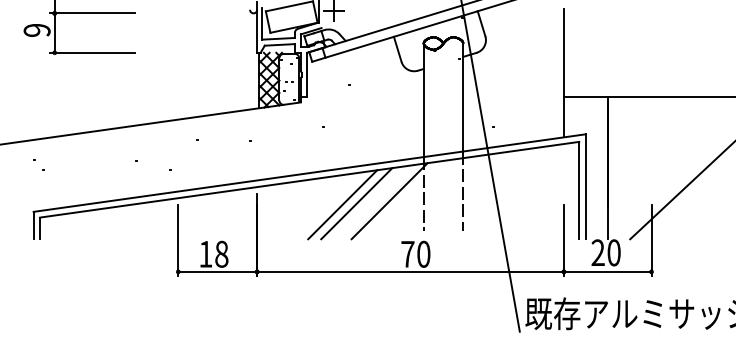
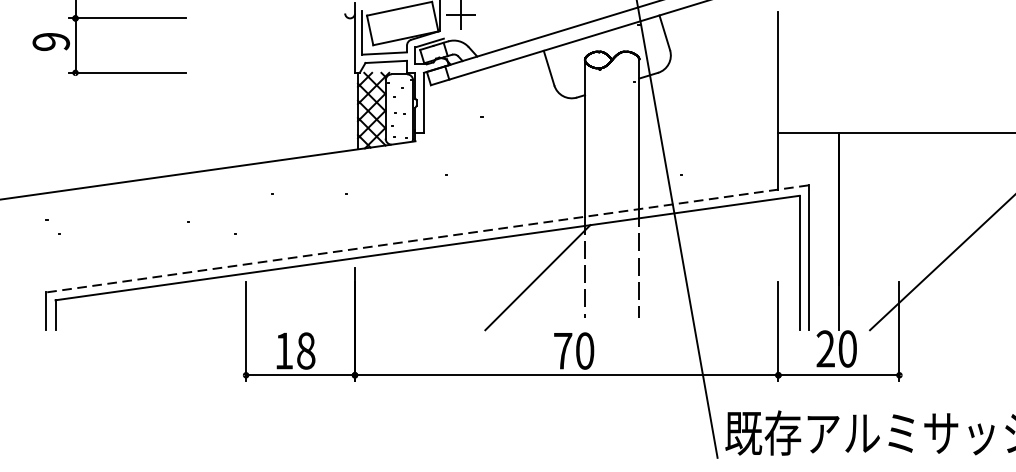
line: (309, 173) -> (427, 239), solid -> dashed
line: (356, 203) -> (492, 280), removed
line: (342, 204) -> (472, 282), removed

